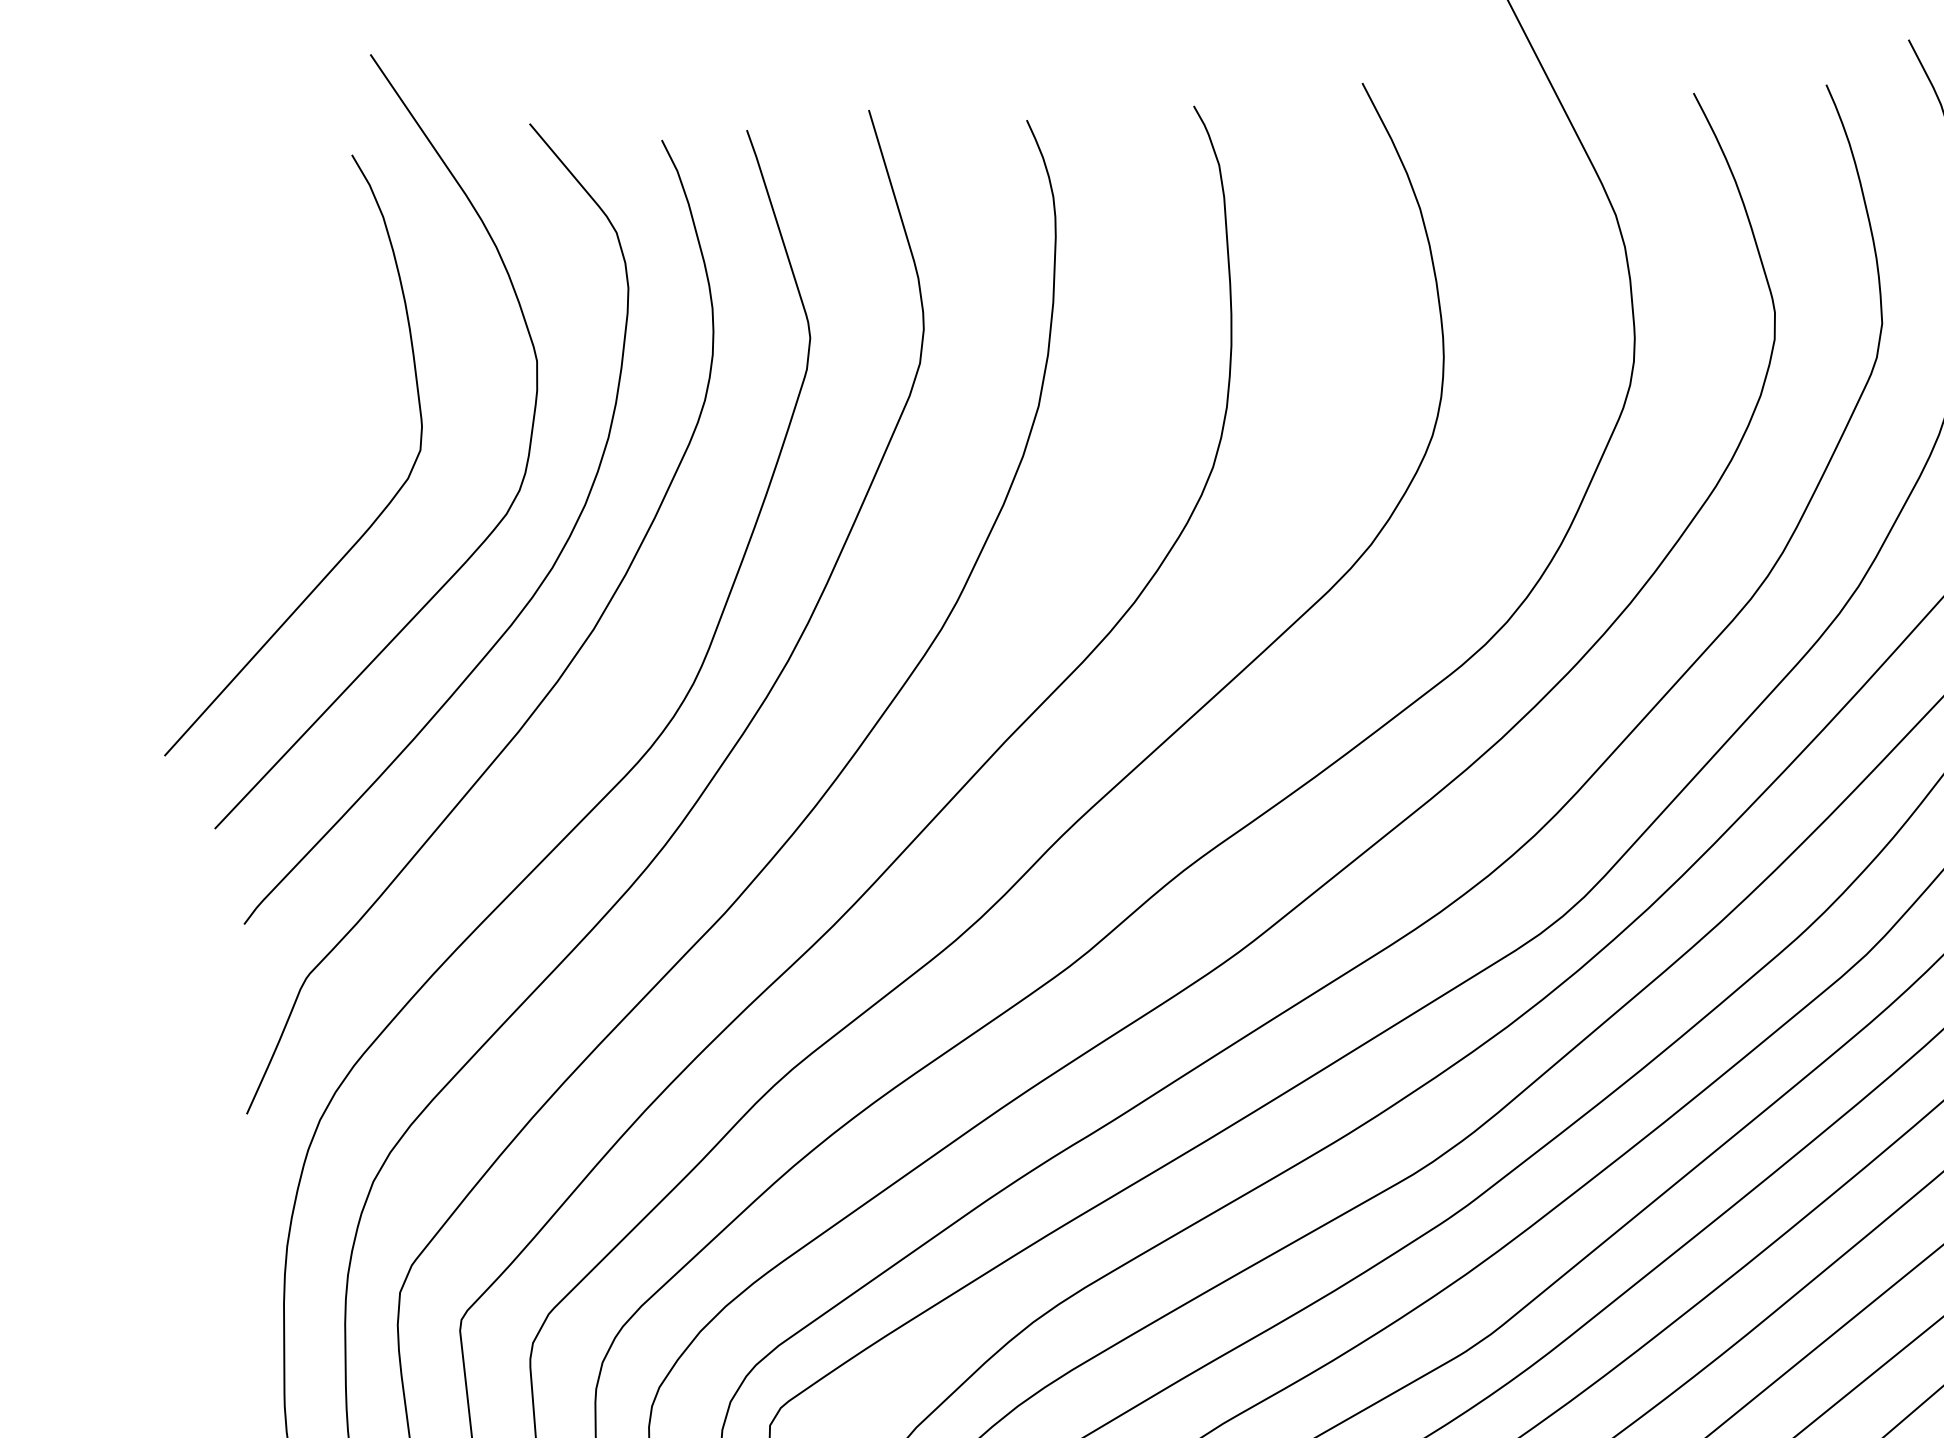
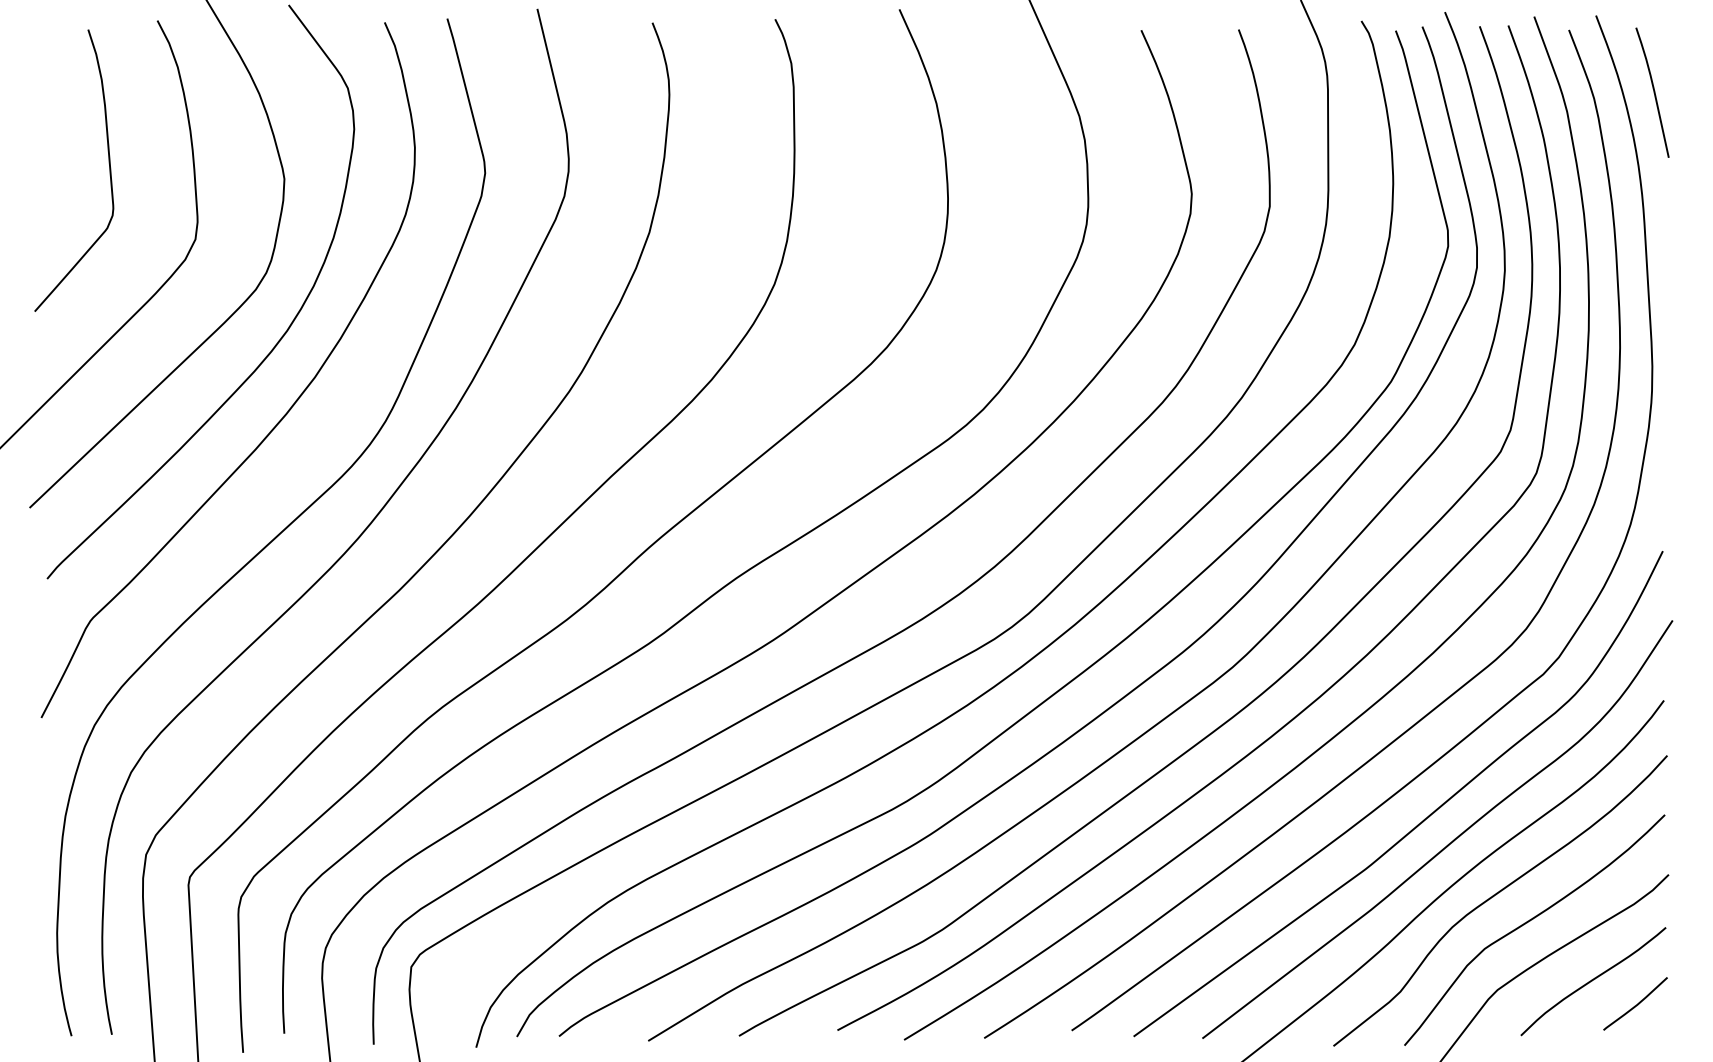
curve: (296, 353) -> (108, 163), added

